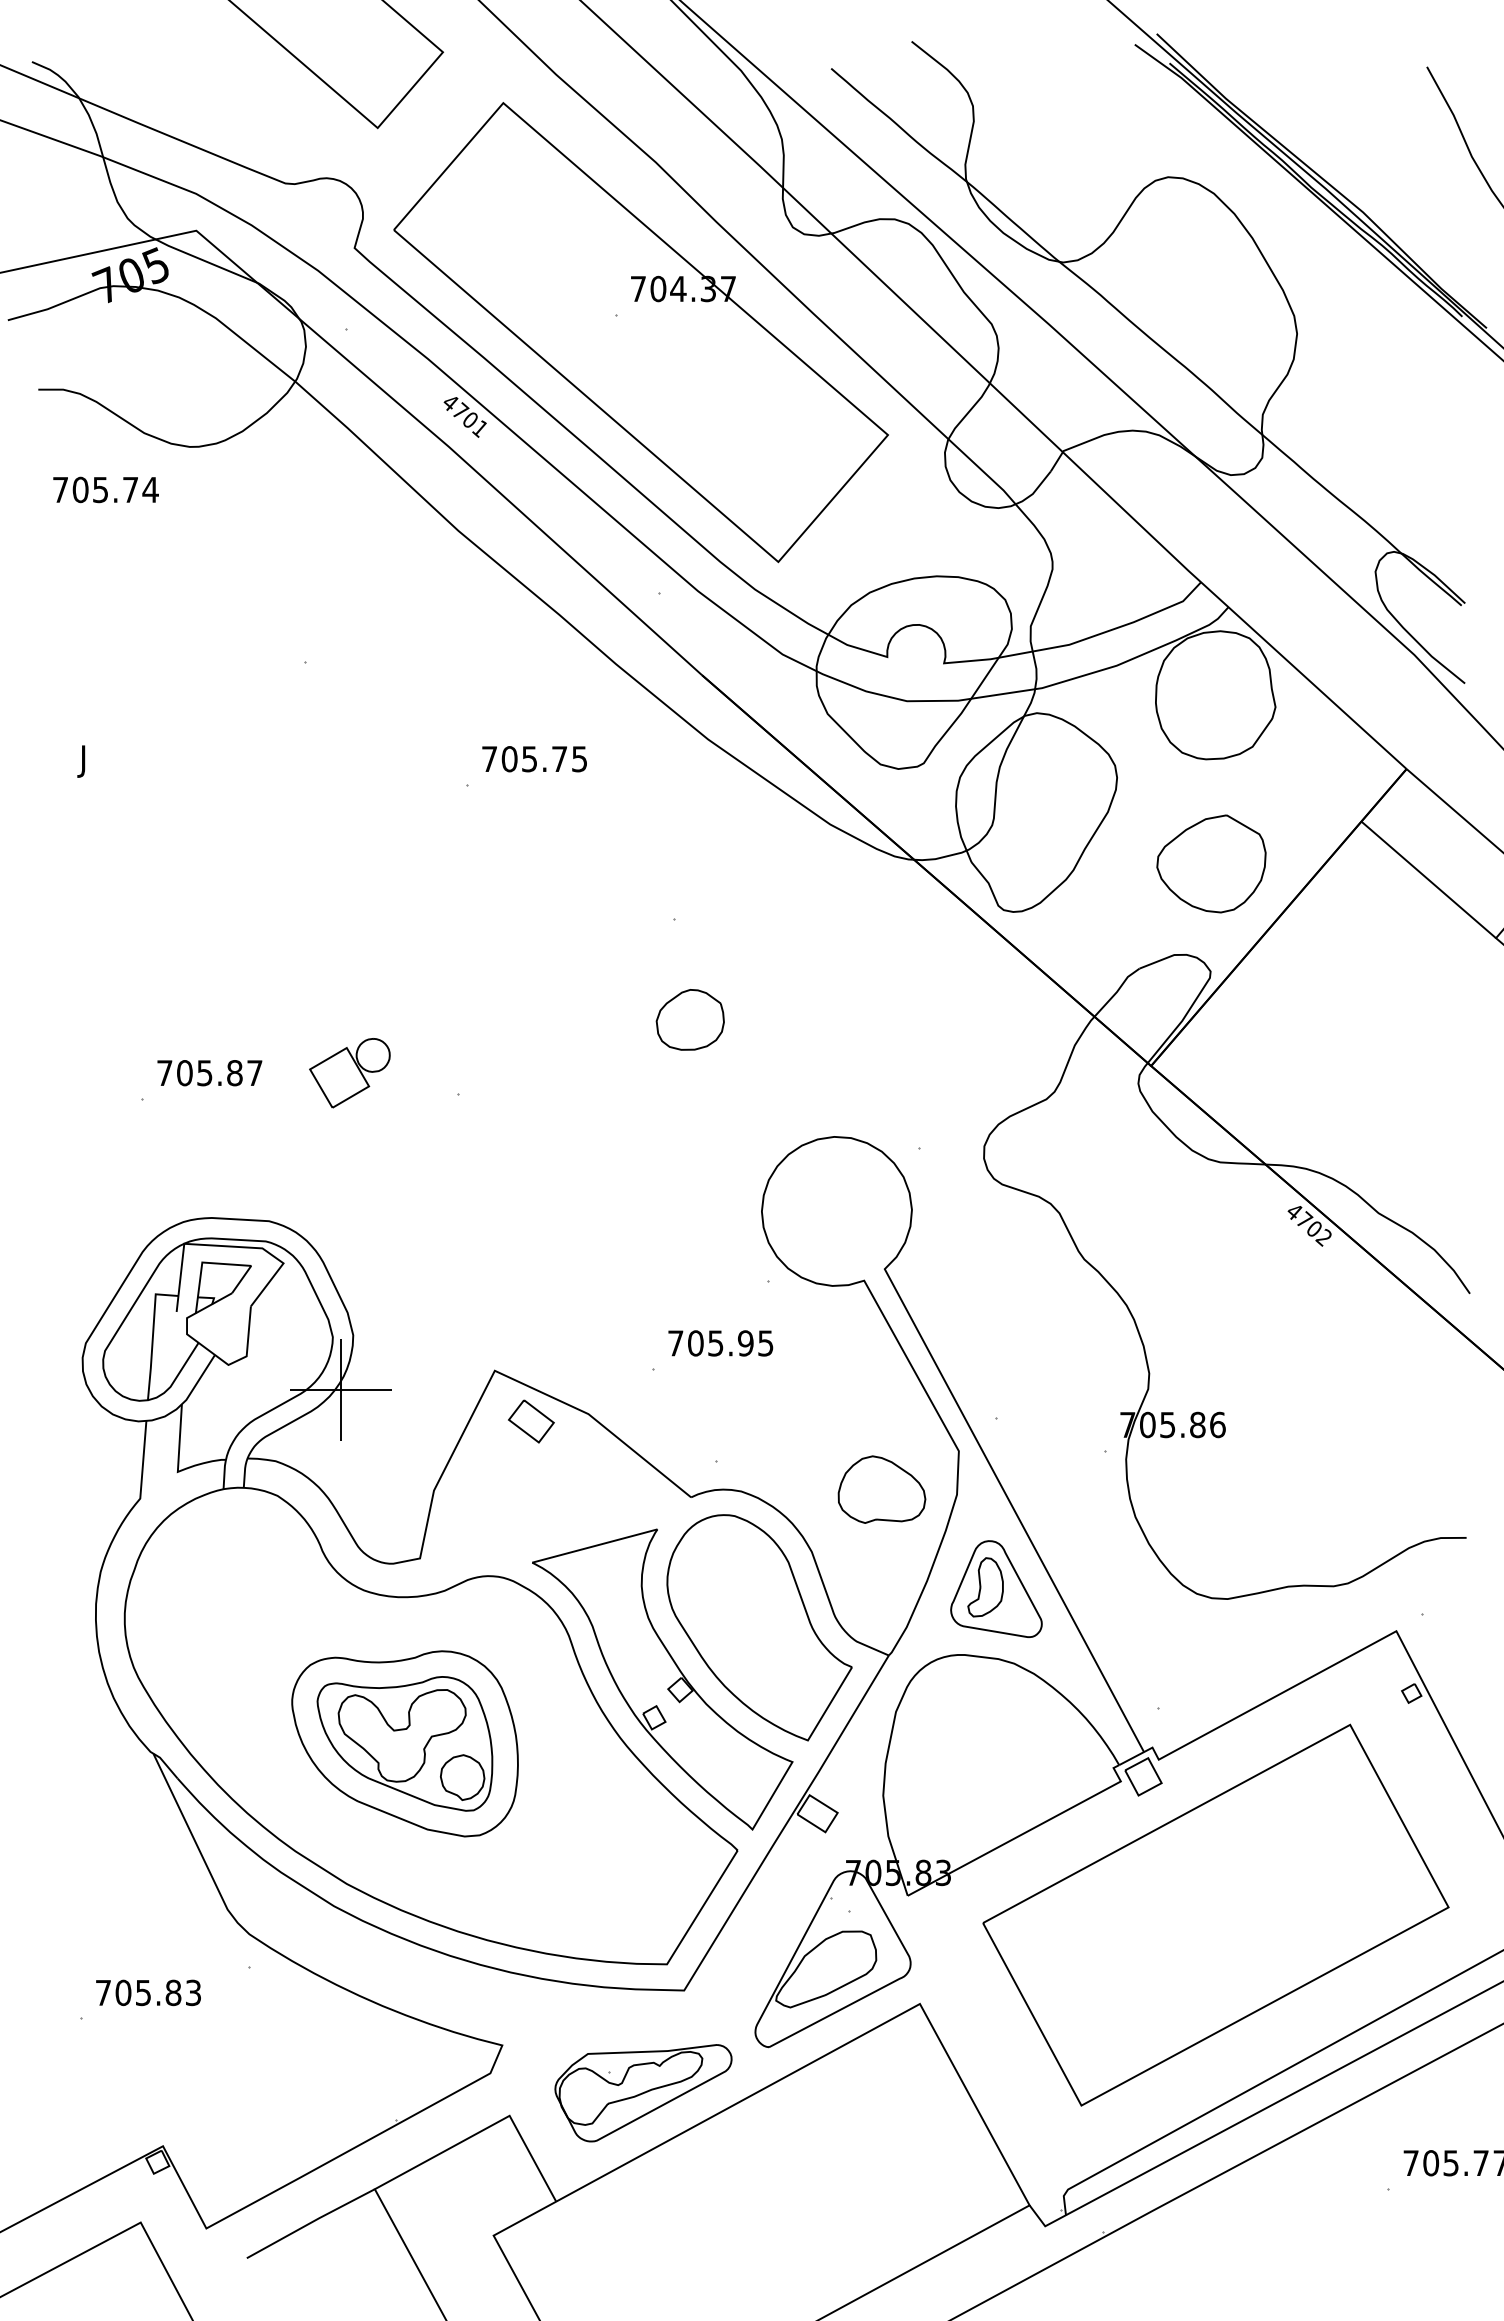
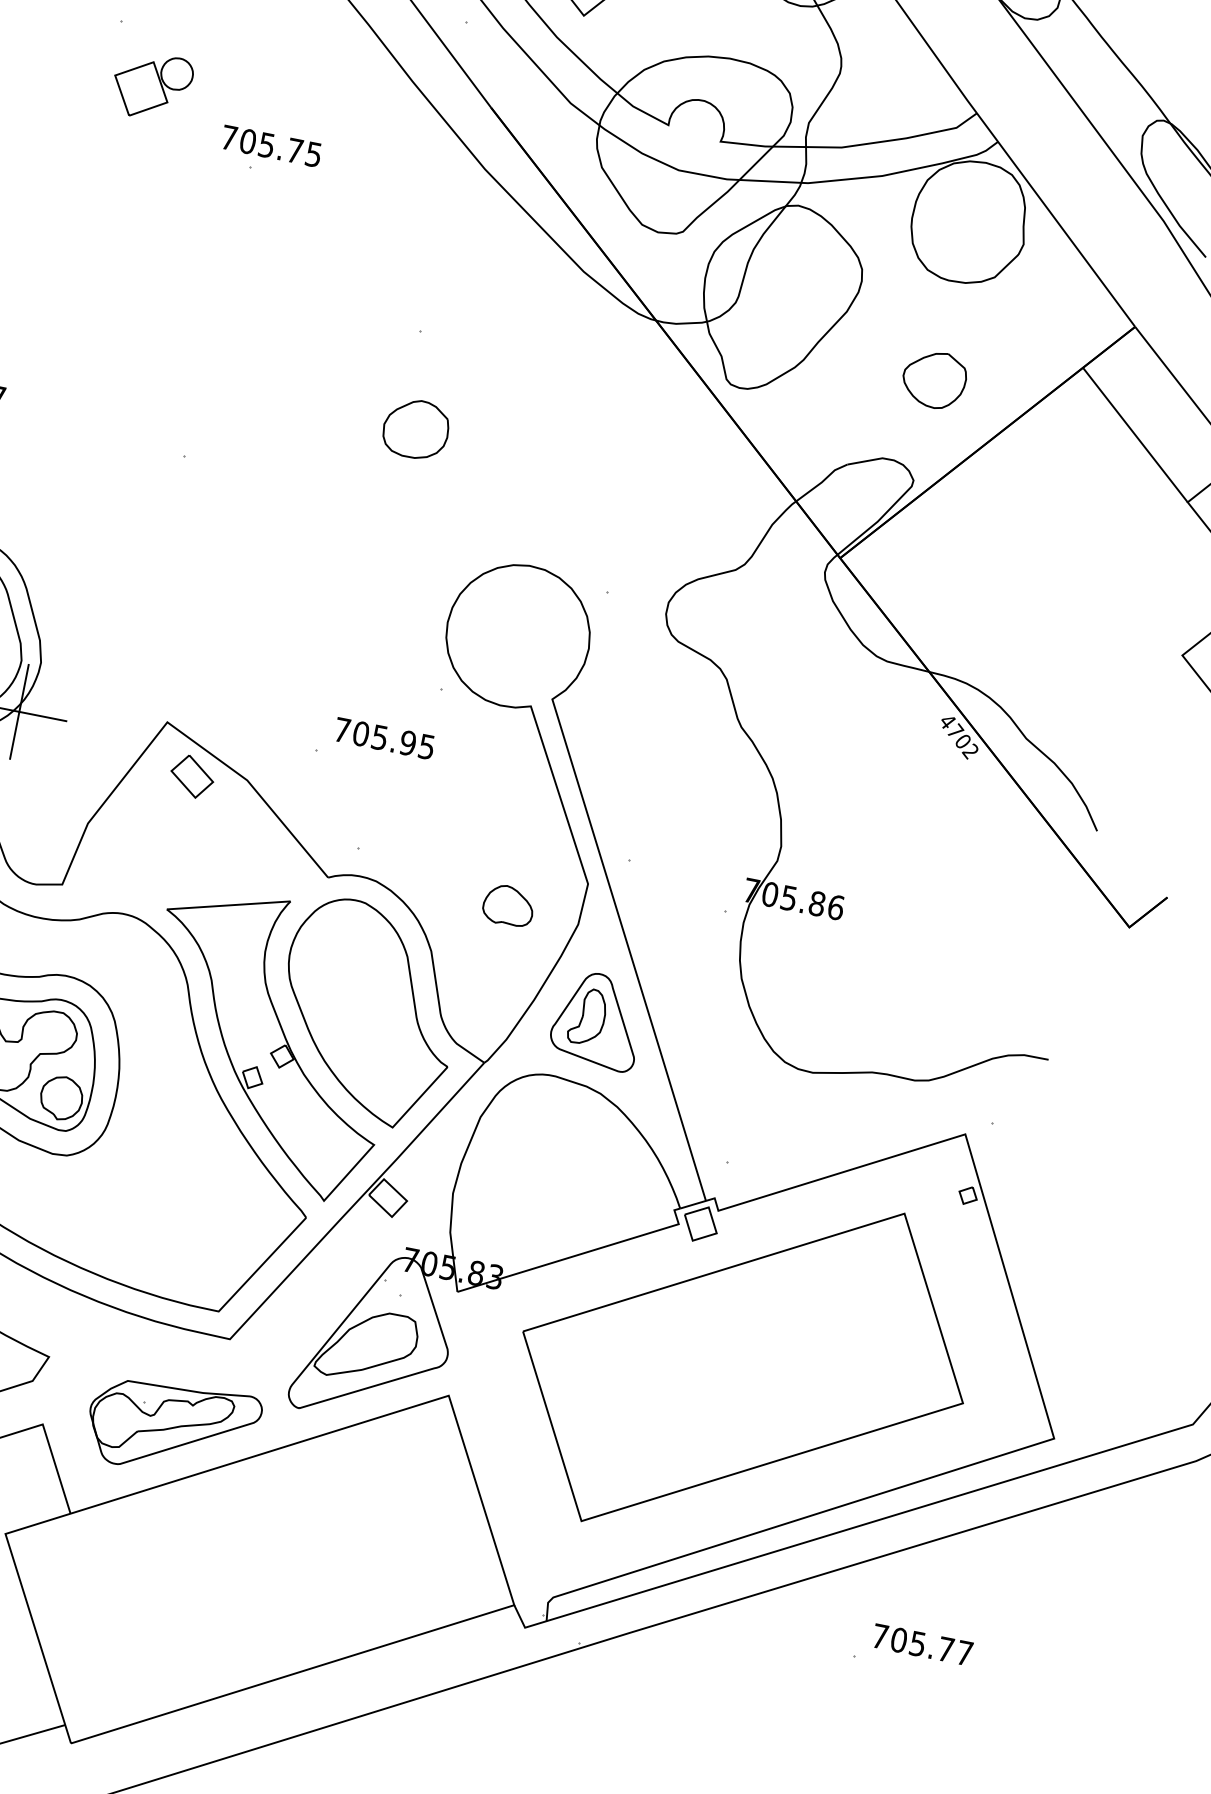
text: (534, 759) -> (271, 146), moved
part: (1211, 863) -> (934, 379), size x0.6
part: (349, 1073) -> (151, 86), moved
part: (881, 1489) -> (508, 905), size x0.6

